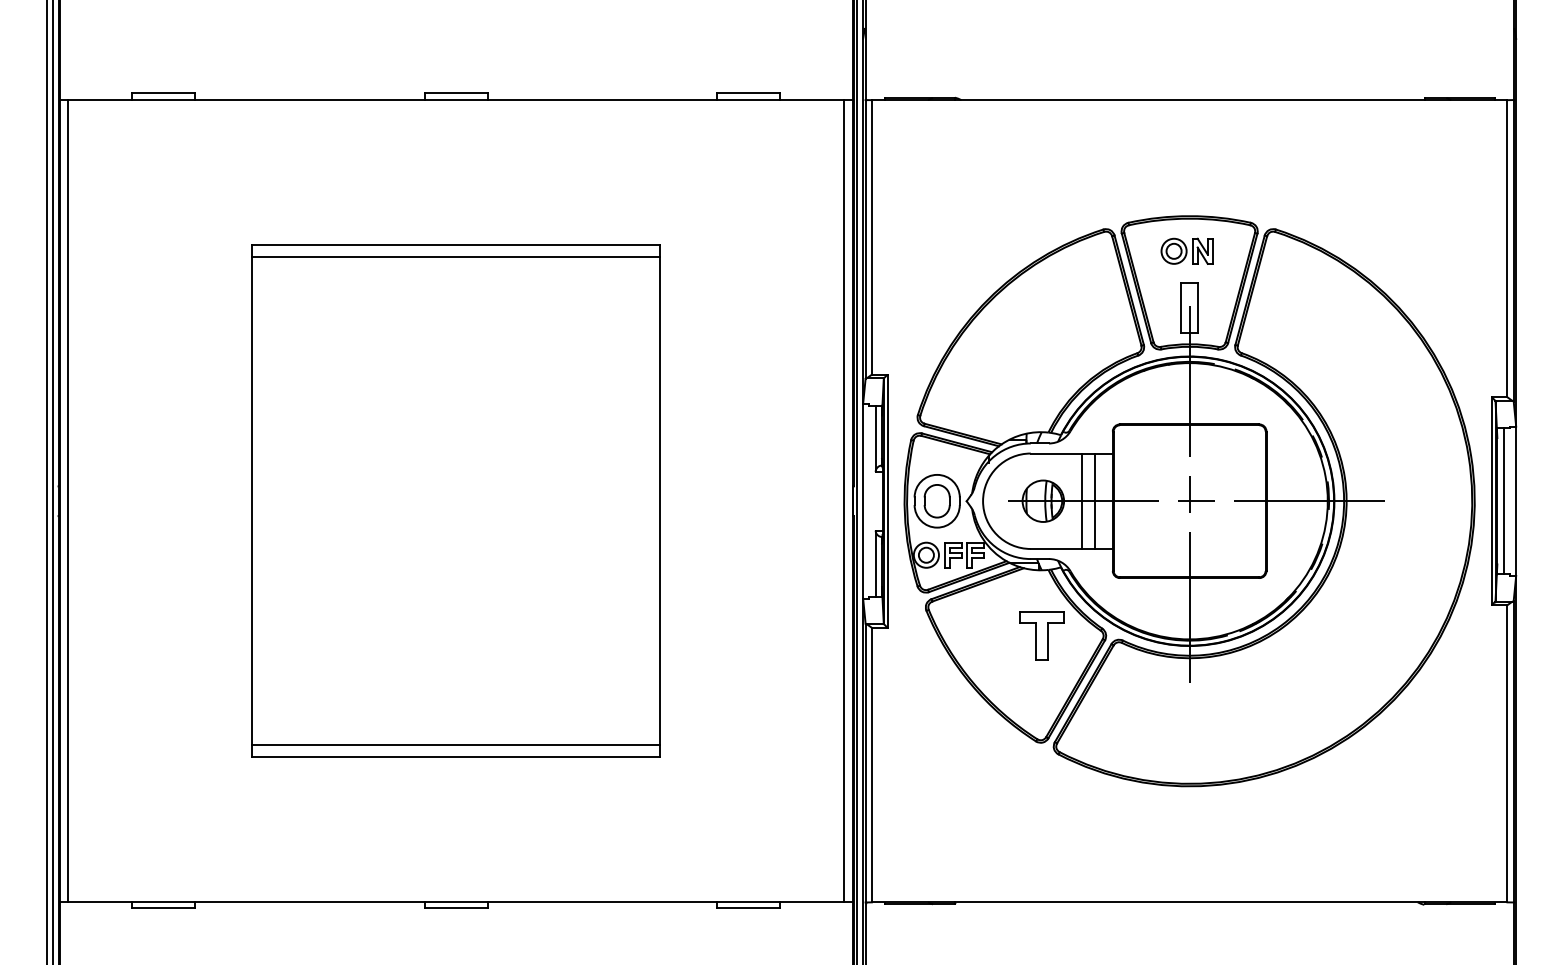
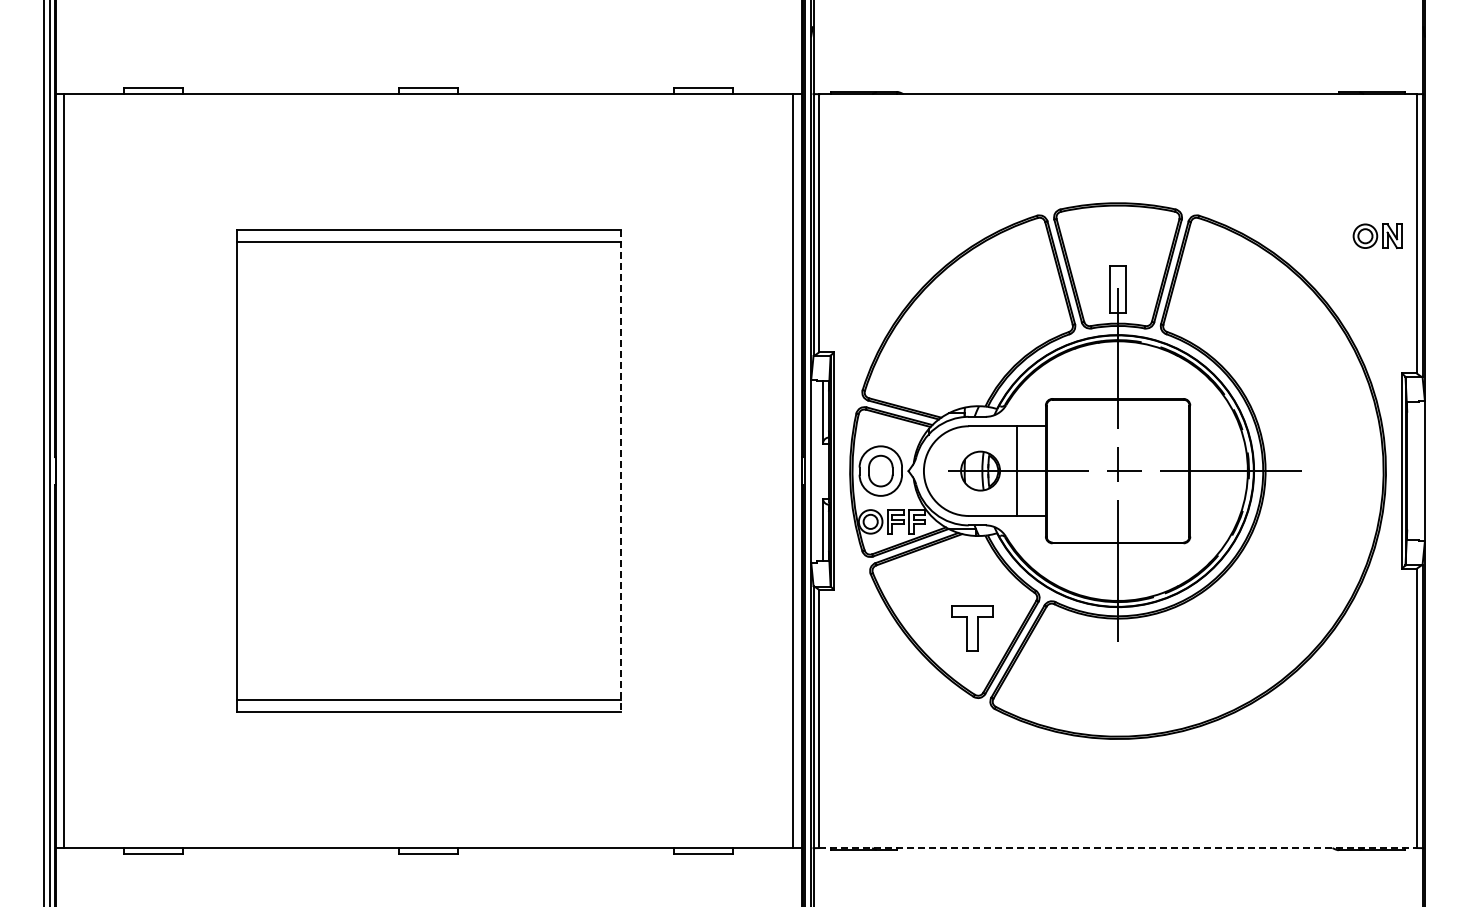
part: (1186, 251) -> (1377, 236), moved
line: (660, 500) -> (620, 470), solid -> dashed
line: (1094, 500) -> (1028, 470), removed
line: (1504, 500) -> (1413, 470), removed
part: (1042, 635) -> (972, 628), moved
line: (1190, 902) -> (1118, 848), solid -> dashed

